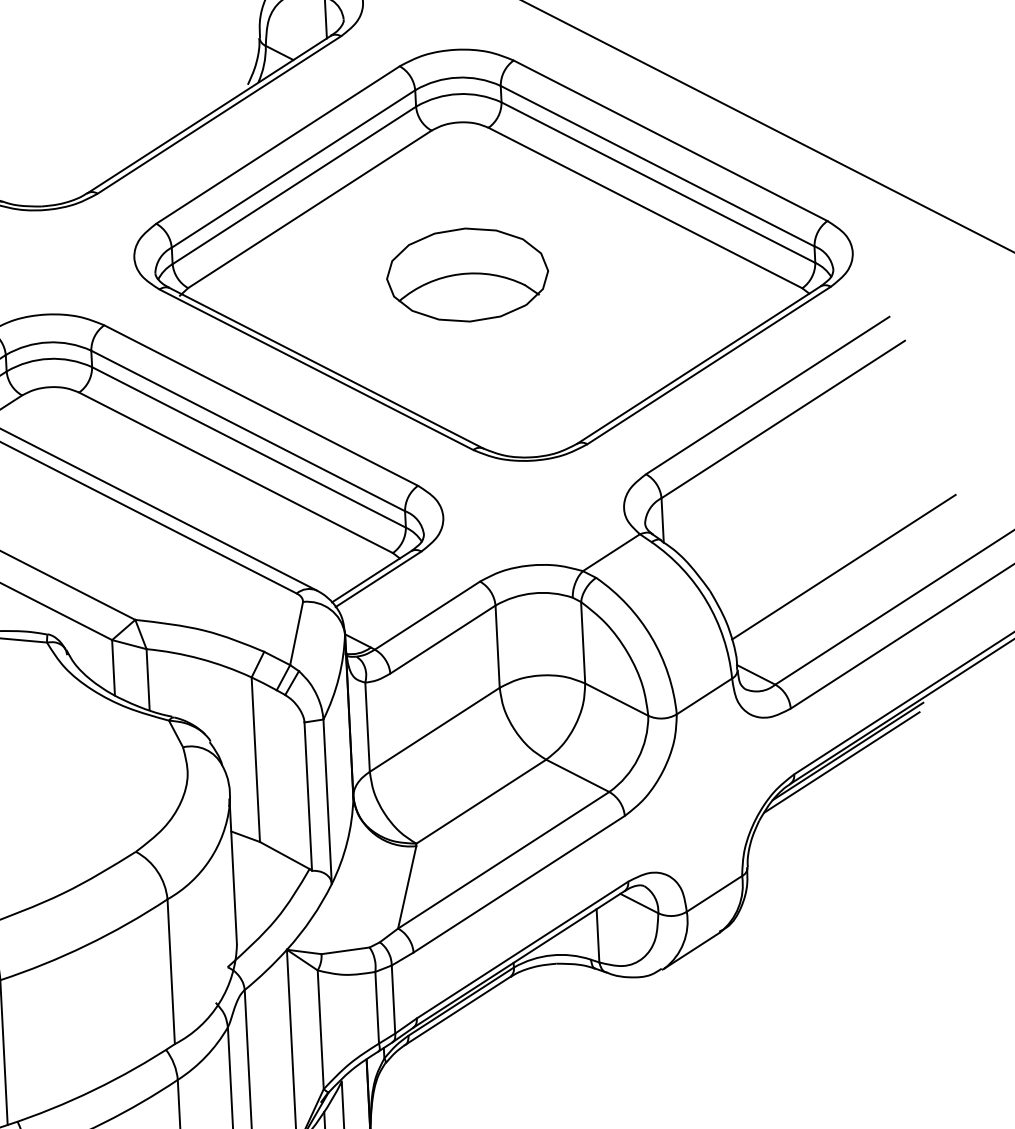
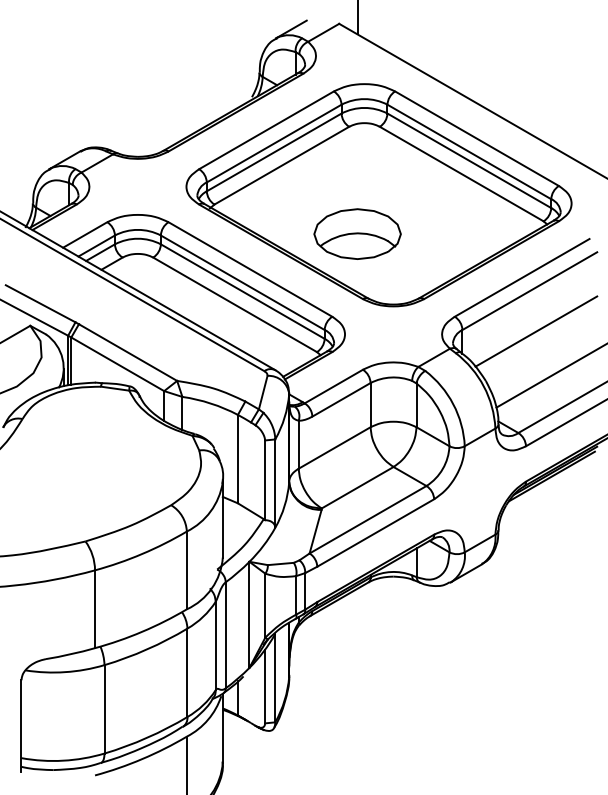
part: (467, 273) -> (357, 233), moved
line: (799, 494) -> (536, 331), added

